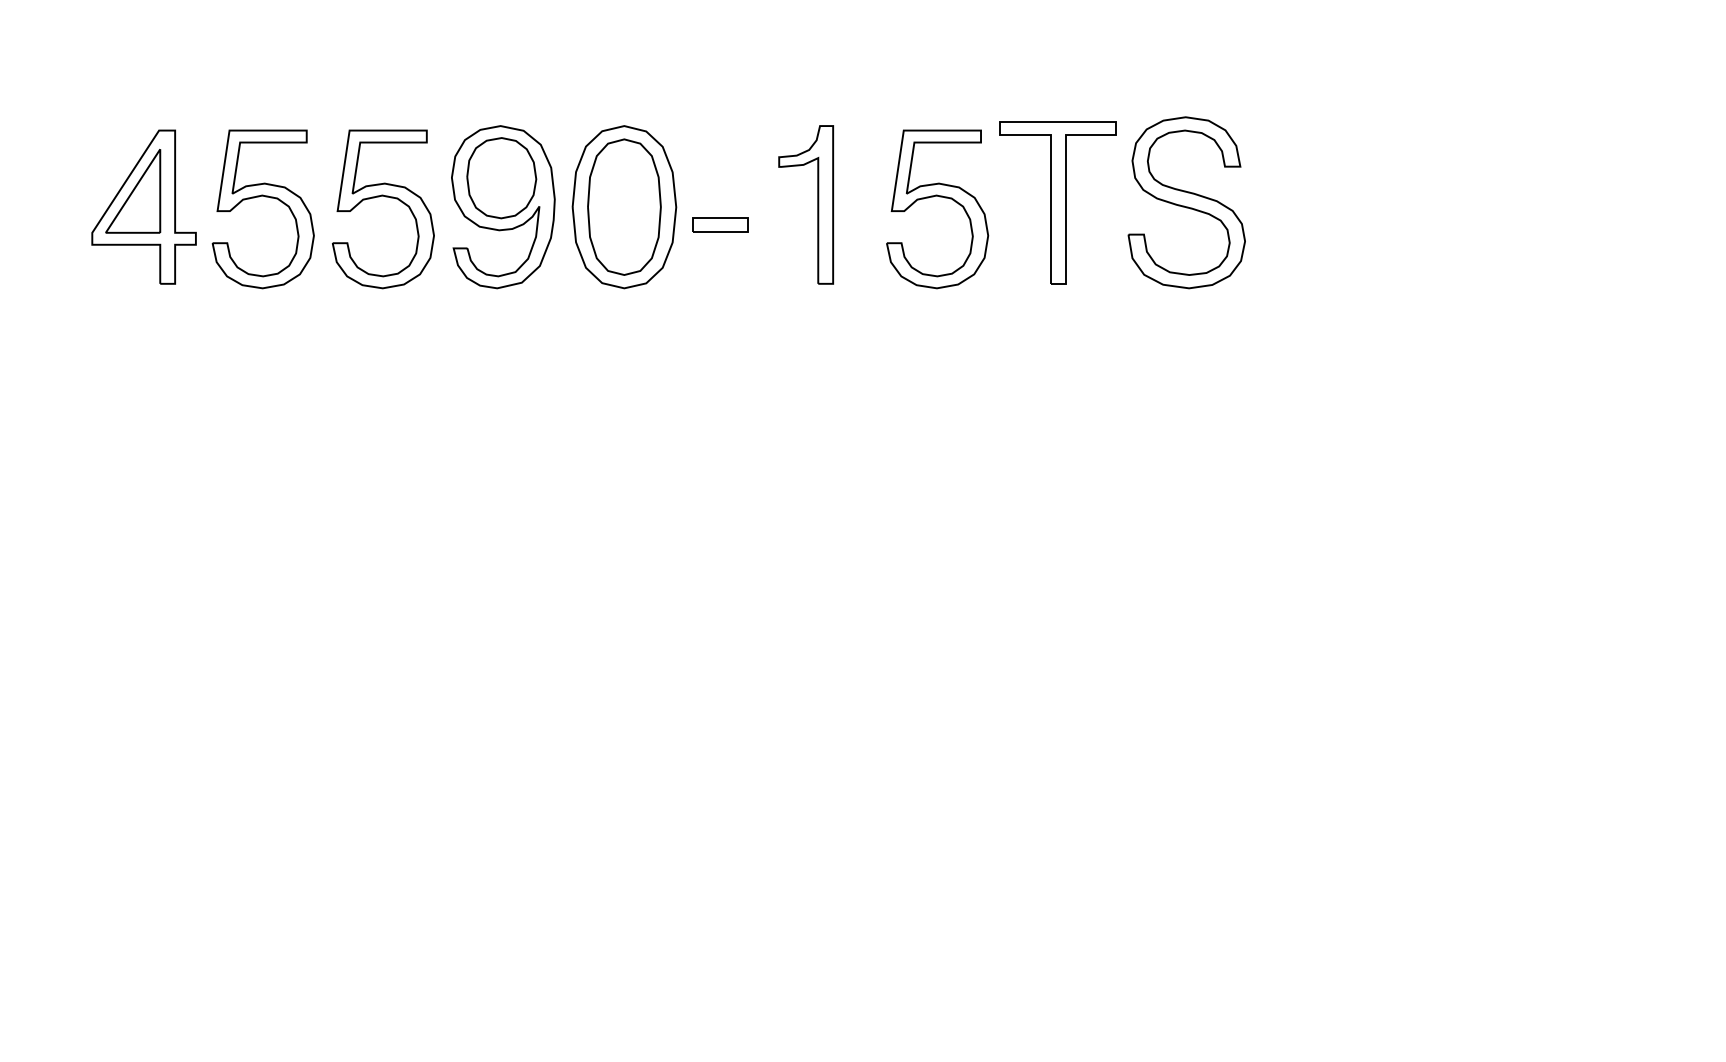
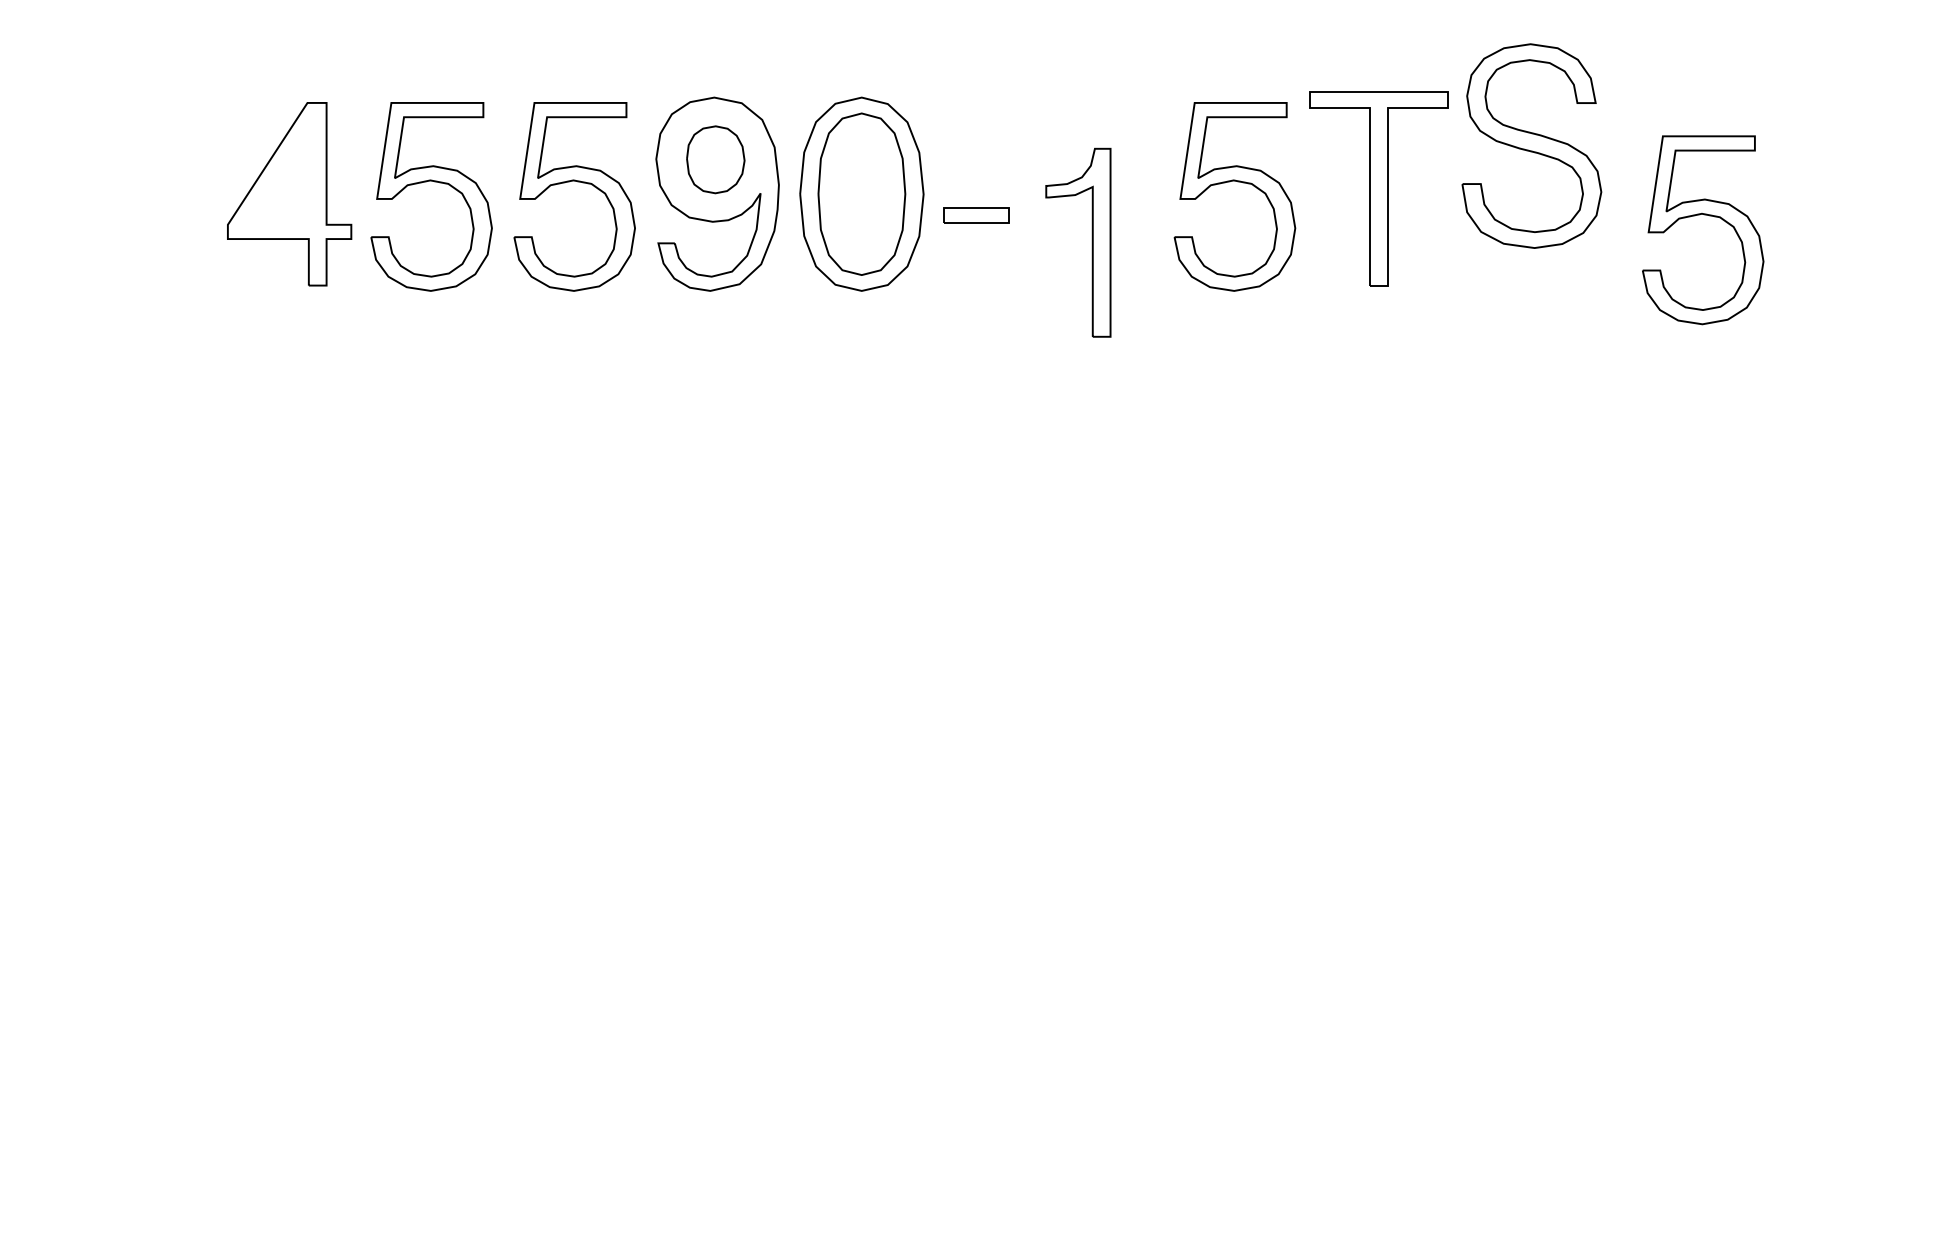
part: (501, 178) -> (715, 160), size x0.7
part: (133, 191) -> (276, 175), removed
part: (1186, 202) -> (1531, 145), moved
part: (817, 204) -> (1091, 242), moved
part: (1332, 225) -> (1705, 216), added

